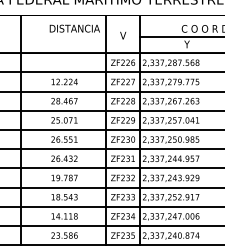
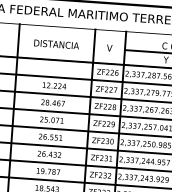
text: (74, 28) -> (56, 44), moved

